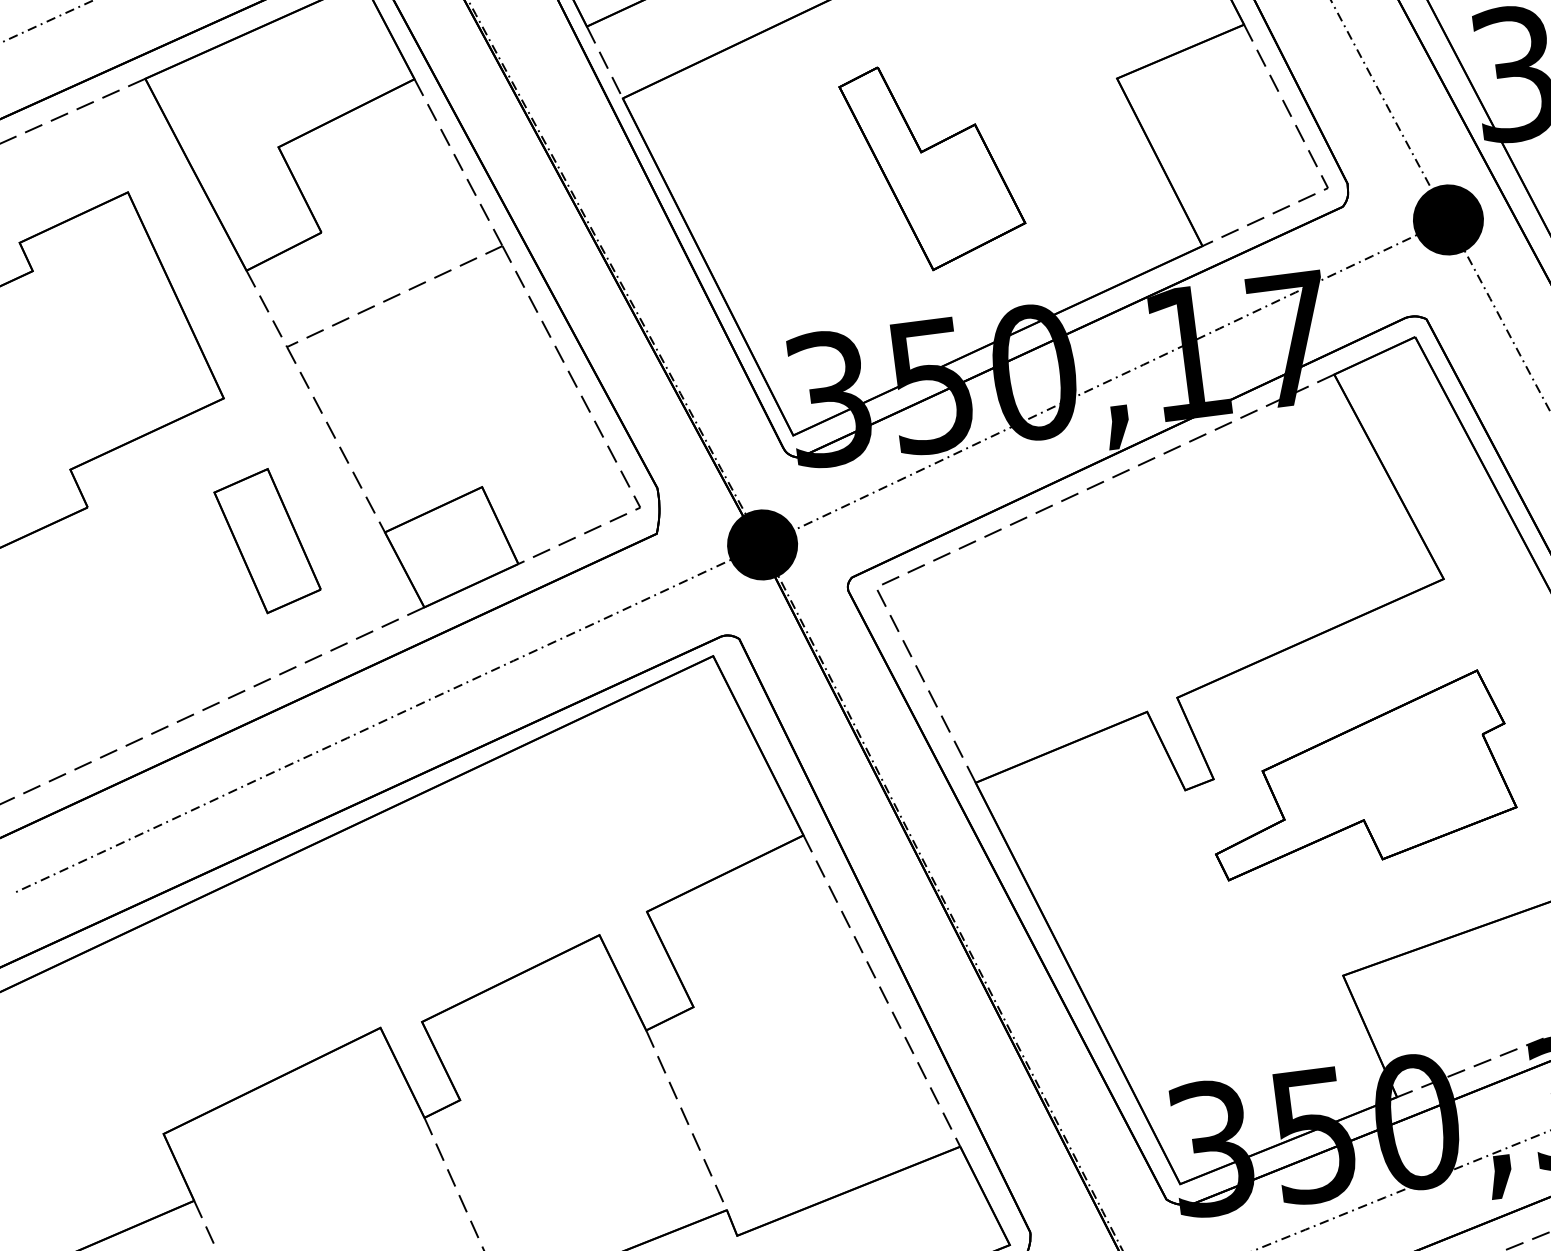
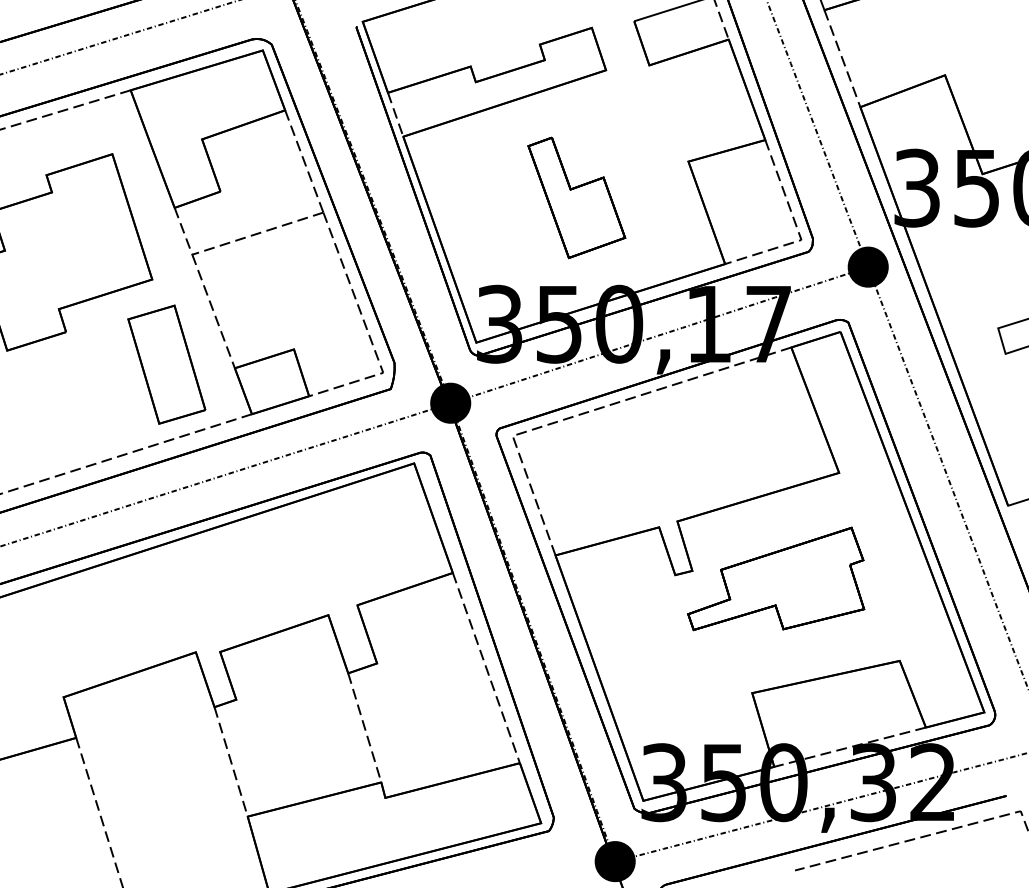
part: (266, 540) -> (166, 364), size x1.43

